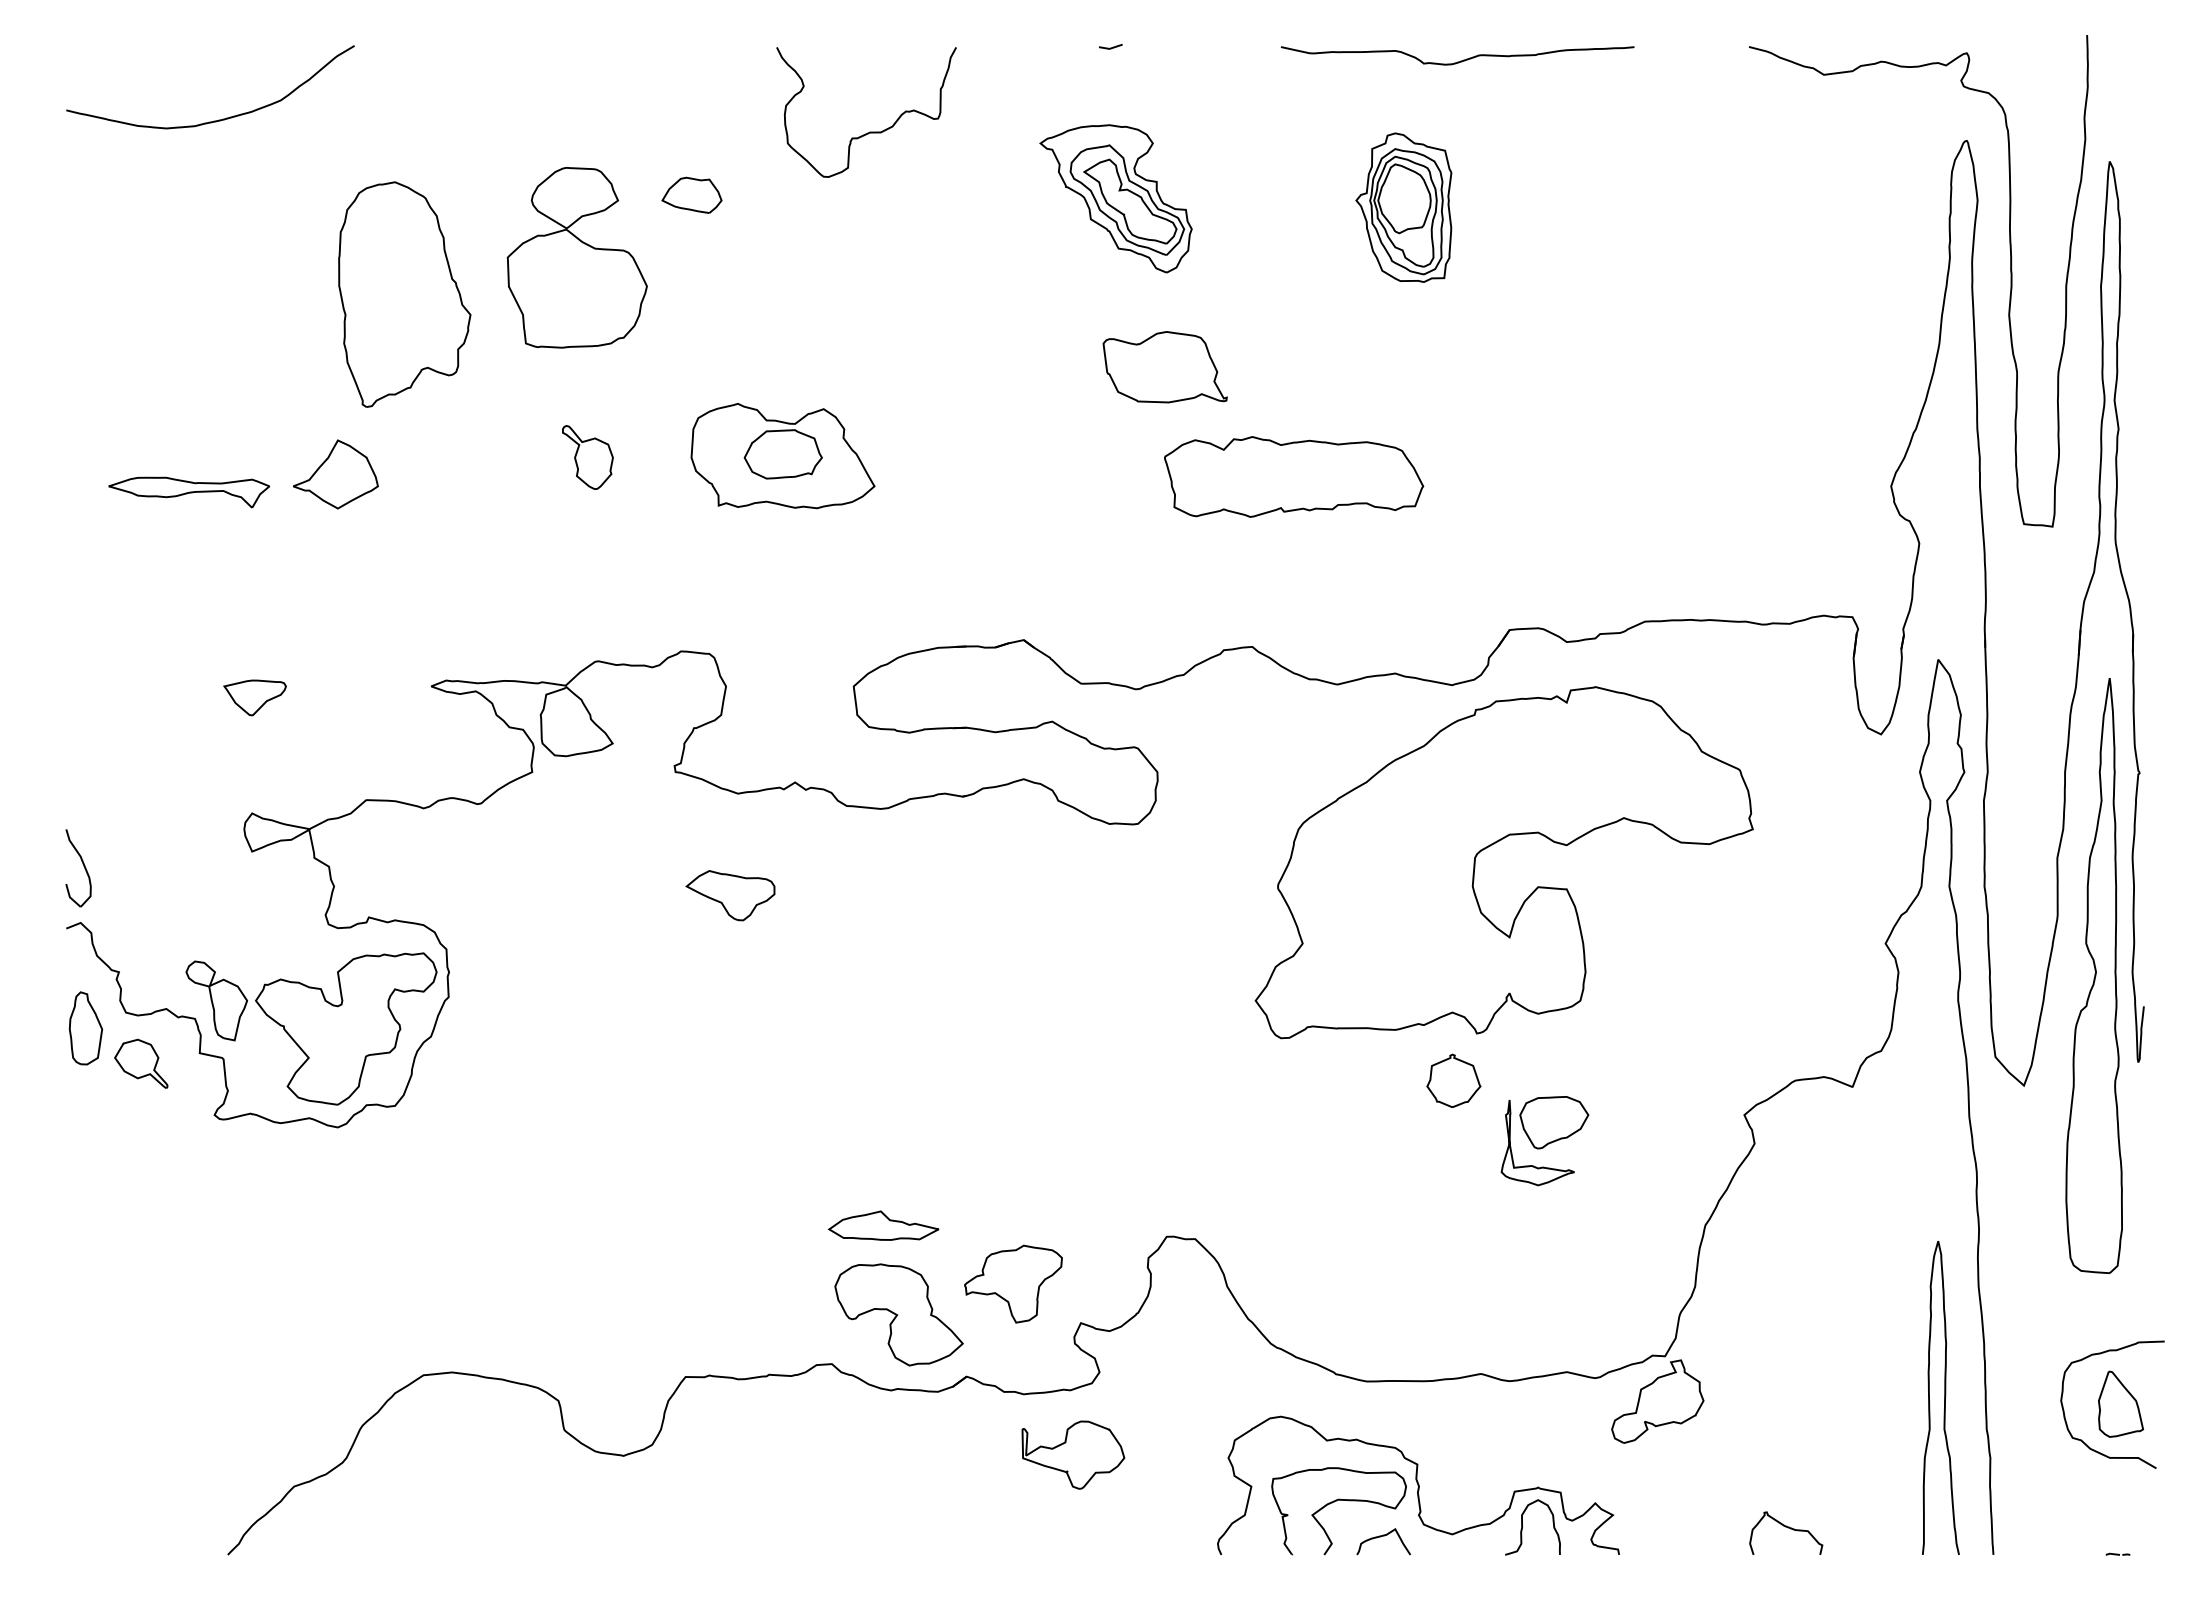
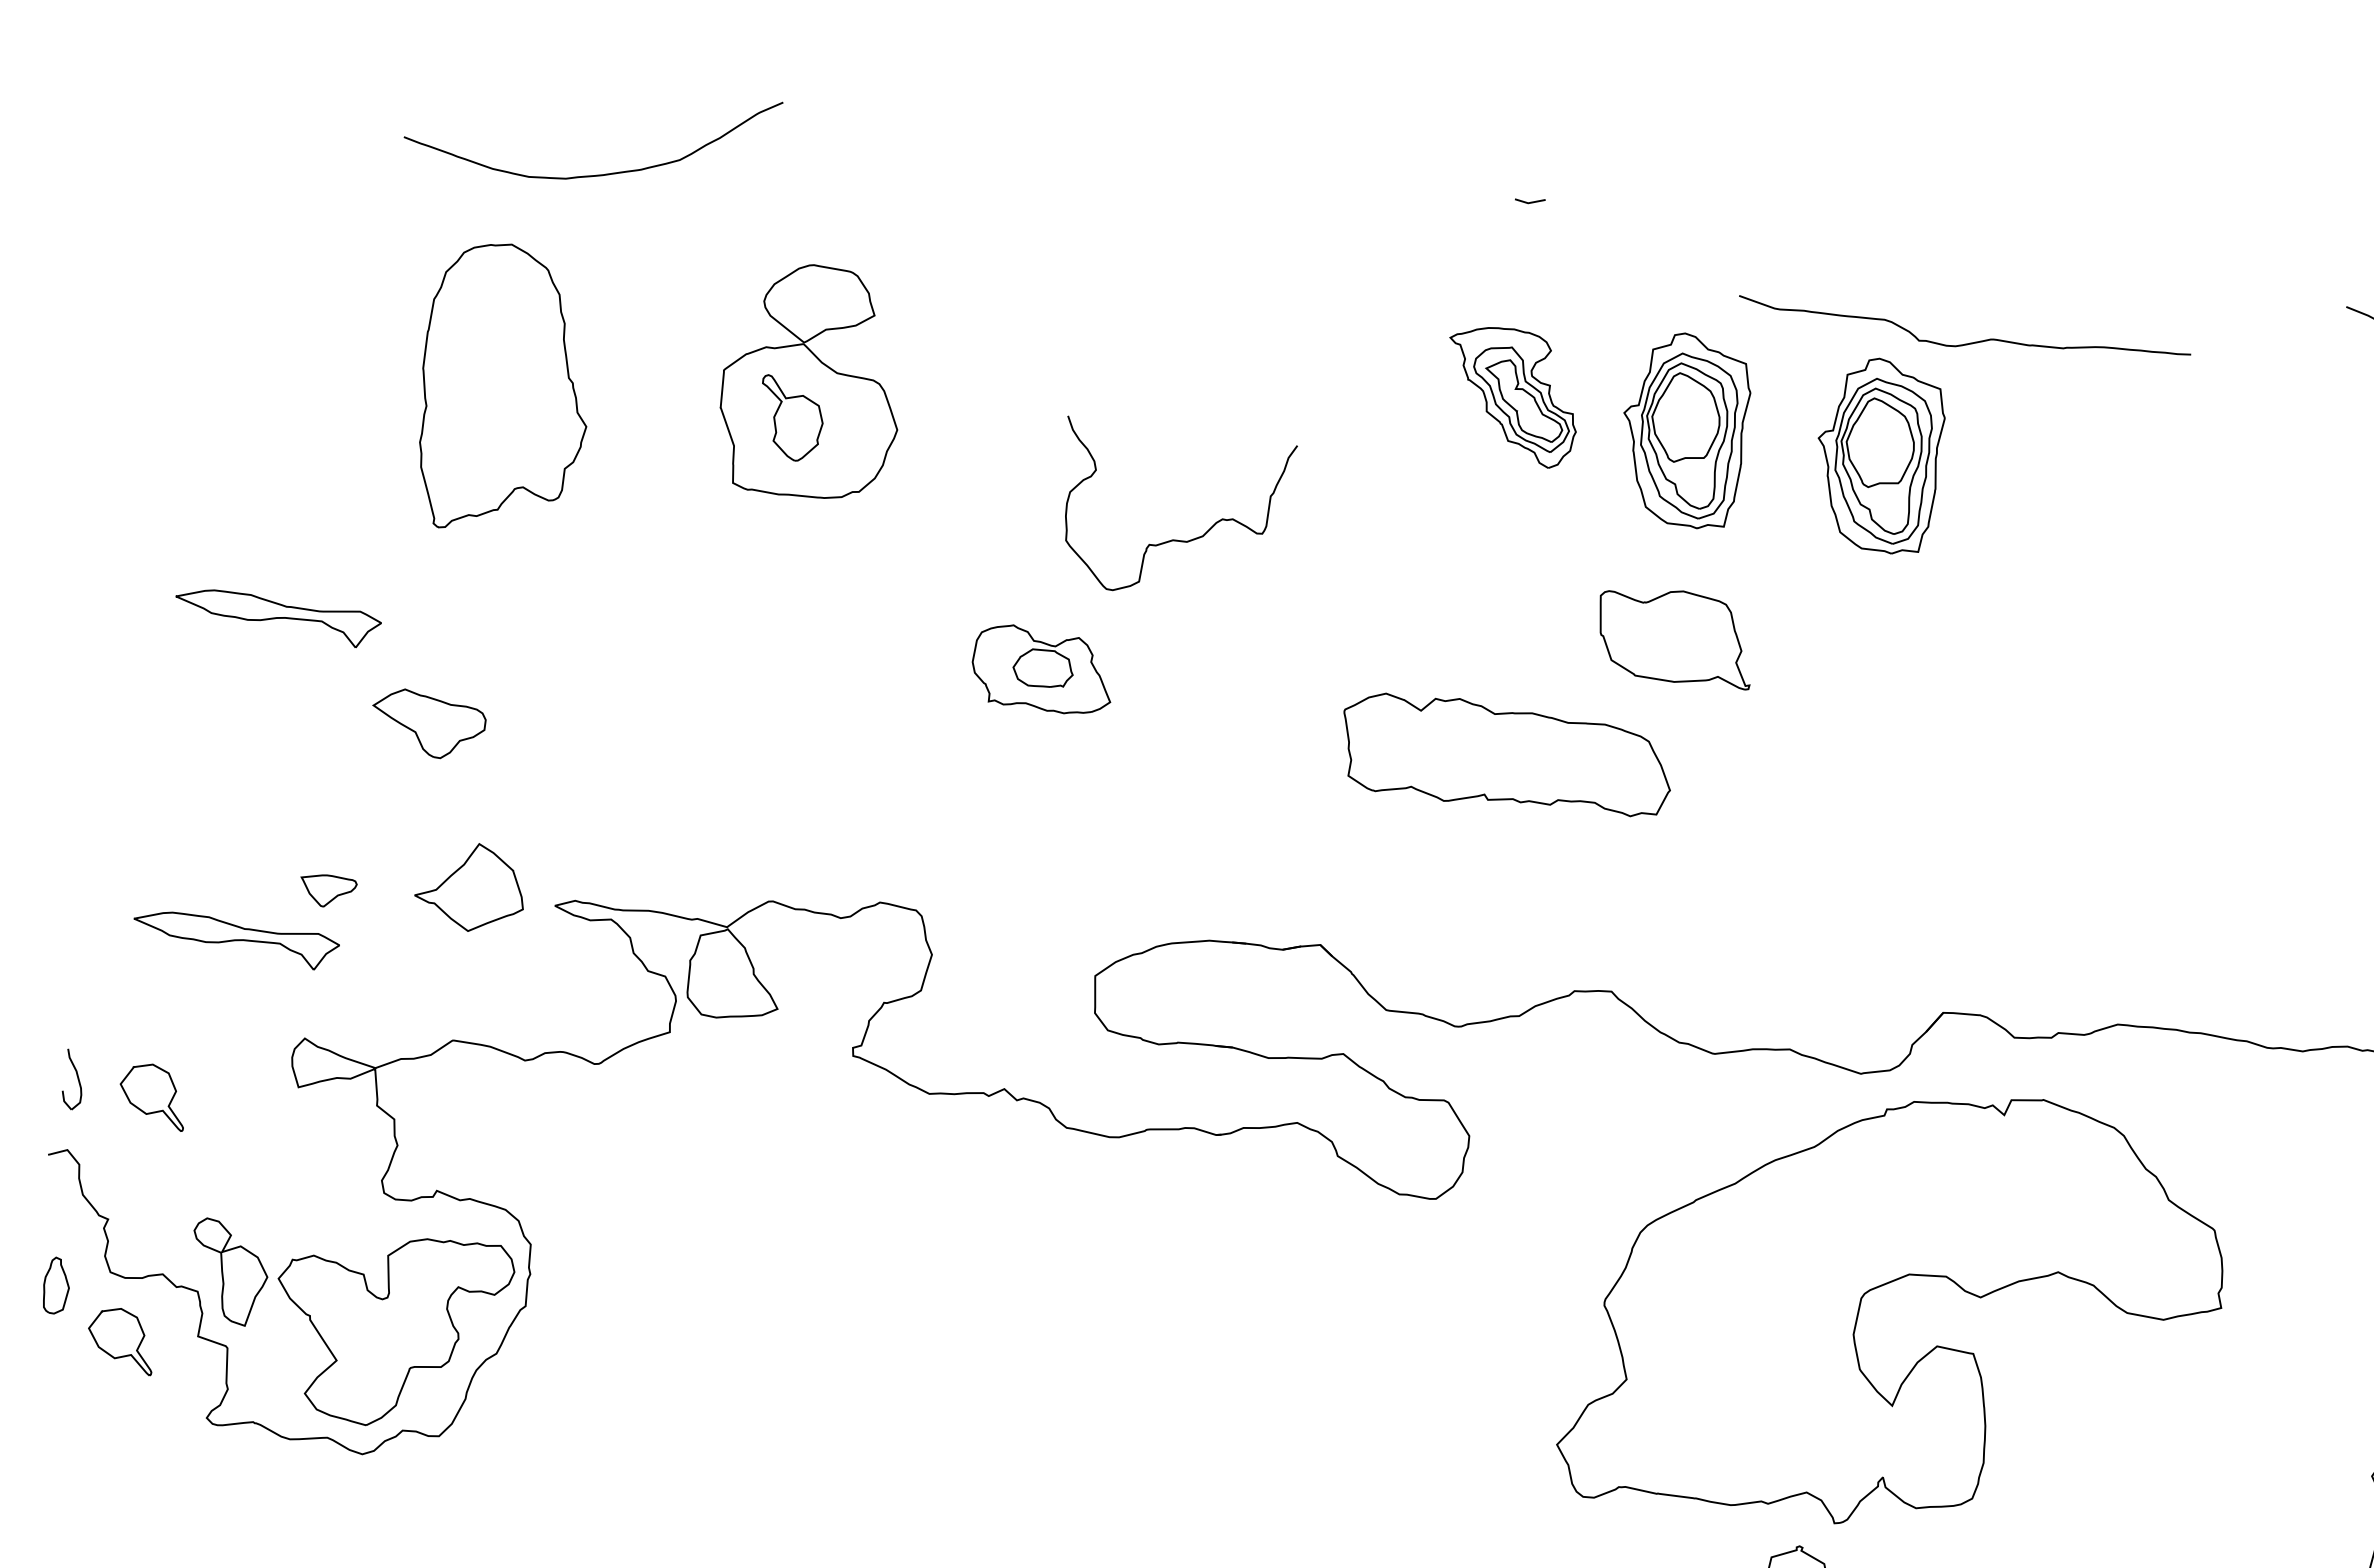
curve: (1460, 60) -> (1966, 342), moved
curve: (218, 119) -> (597, 174), moved
curve: (869, 131) -> (1172, 538), moved
part: (691, 194) -> (969, 319), removed
part: (1115, 198) -> (1511, 395), size x0.7
part: (1251, 207) -> (1683, 429), added
part: (404, 294) -> (505, 389), moved
part: (1164, 367) -> (1674, 636), moved
part: (782, 456) -> (1042, 670), size x0.6
part: (587, 457) -> (790, 418), moved
part: (335, 474) -> (470, 887), moved
part: (1294, 476) -> (1507, 756), moved
part: (254, 697) -> (327, 890), size x0.7
part: (188, 744) -> (234, 939), added
part: (78, 868) -> (73, 1080), size x0.6
part: (141, 872) -> (153, 1095), added
part: (730, 895) -> (428, 724), moved
part: (85, 1028) -> (56, 1285), size x0.6

